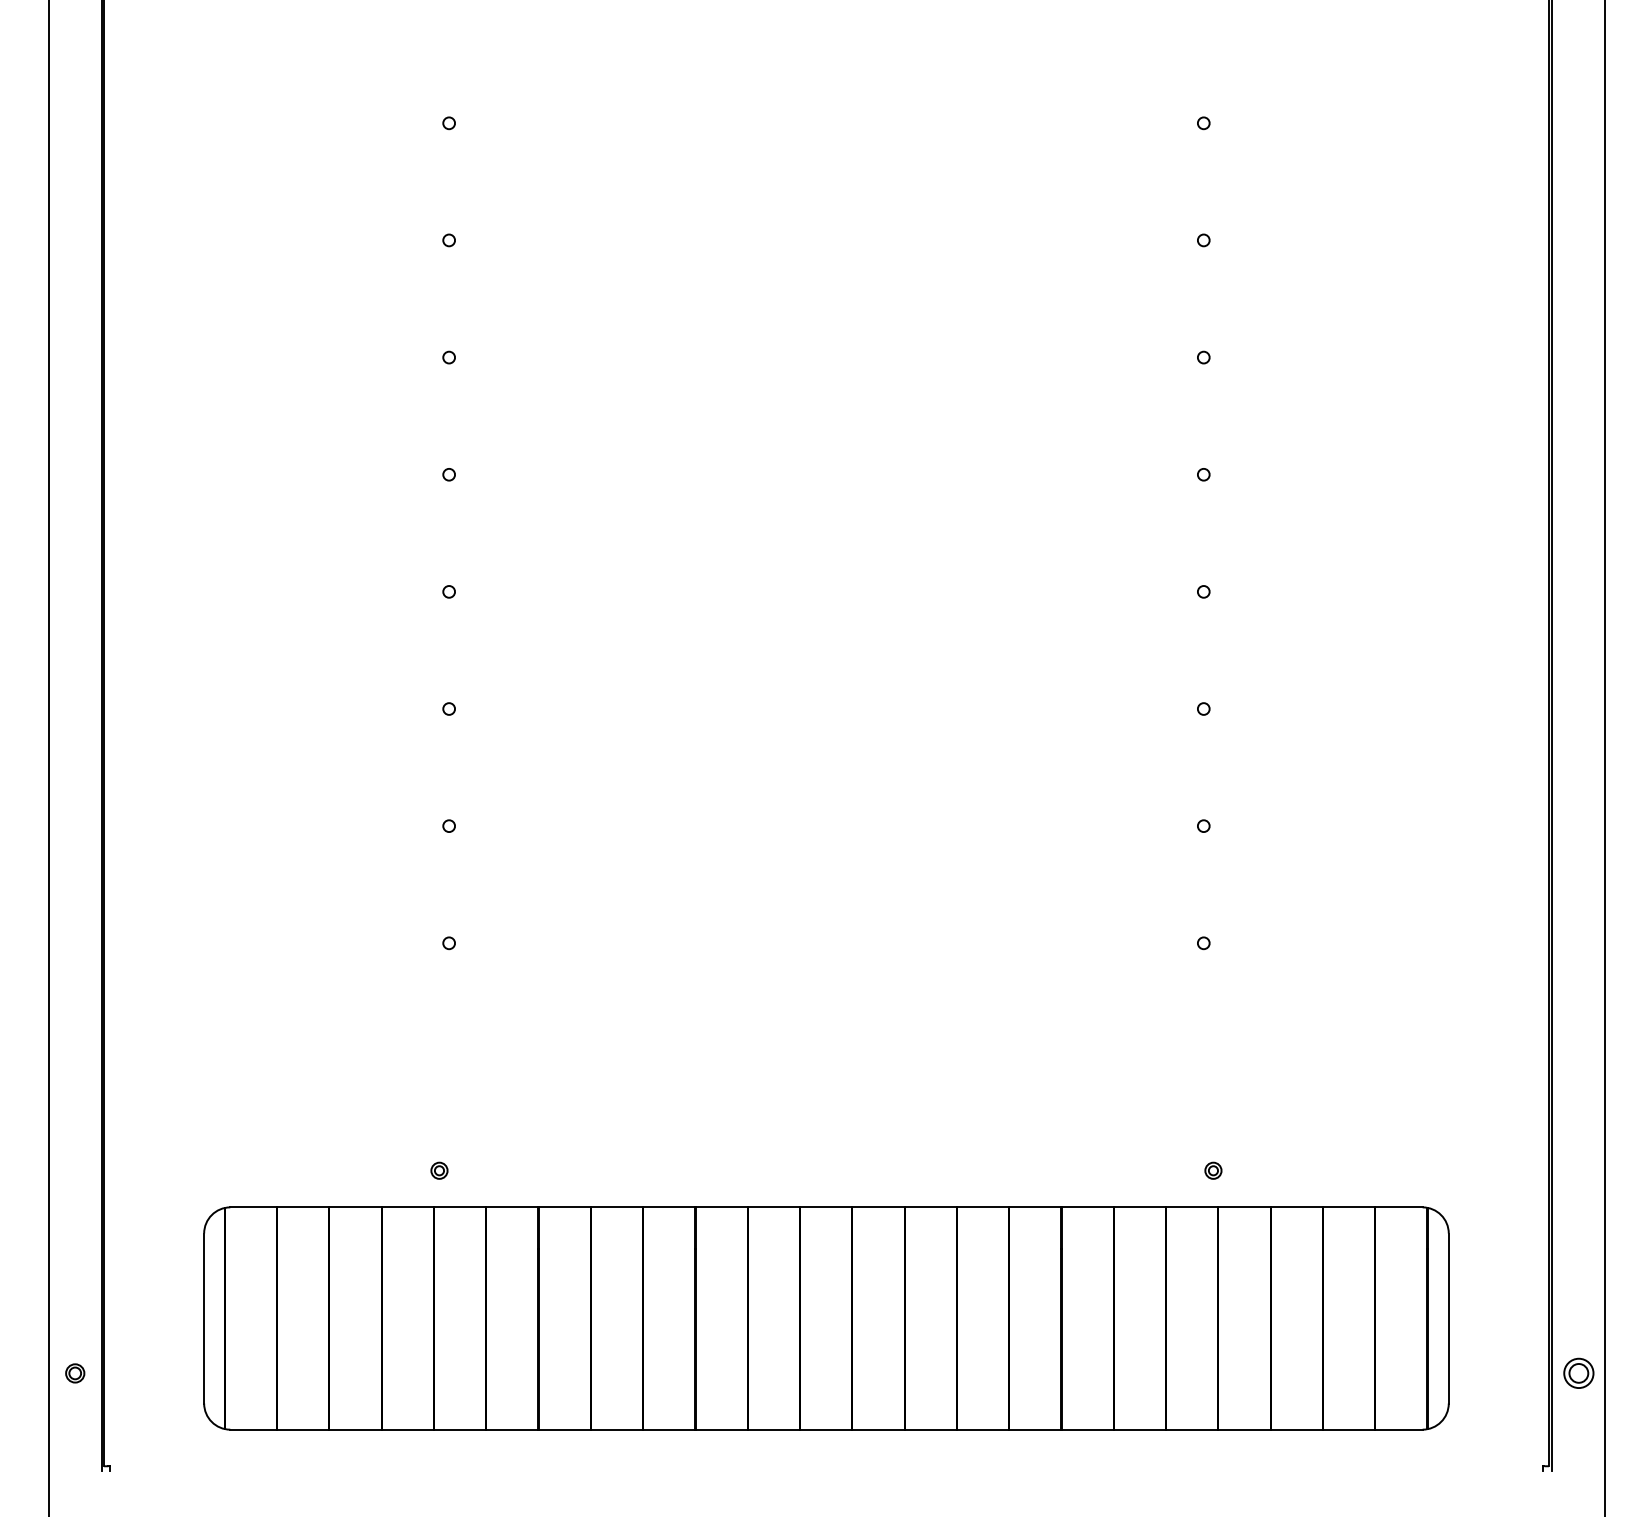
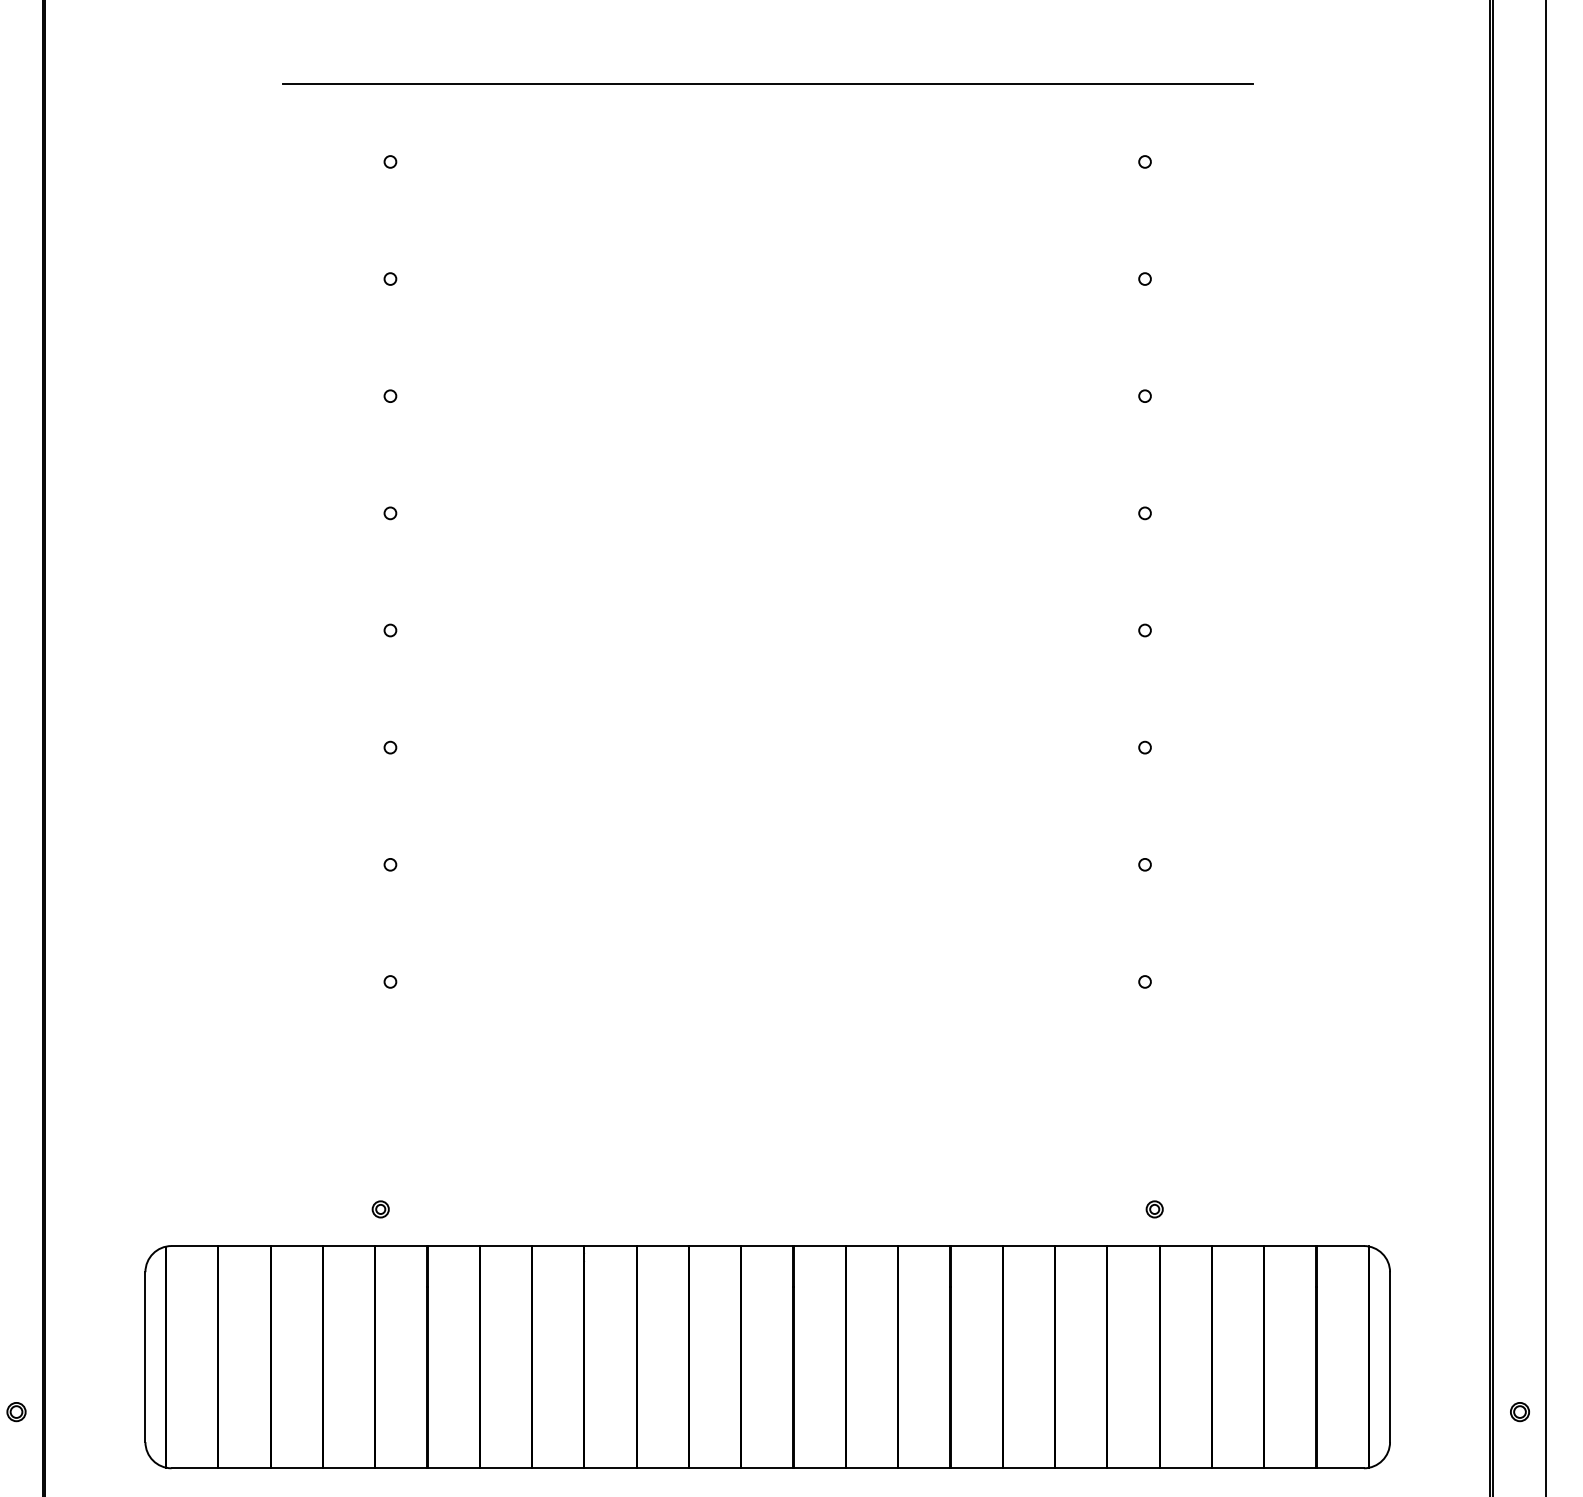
line: (826, 45) -> (767, 84), added
part: (1578, 1373) -> (1519, 1412), size x0.62

